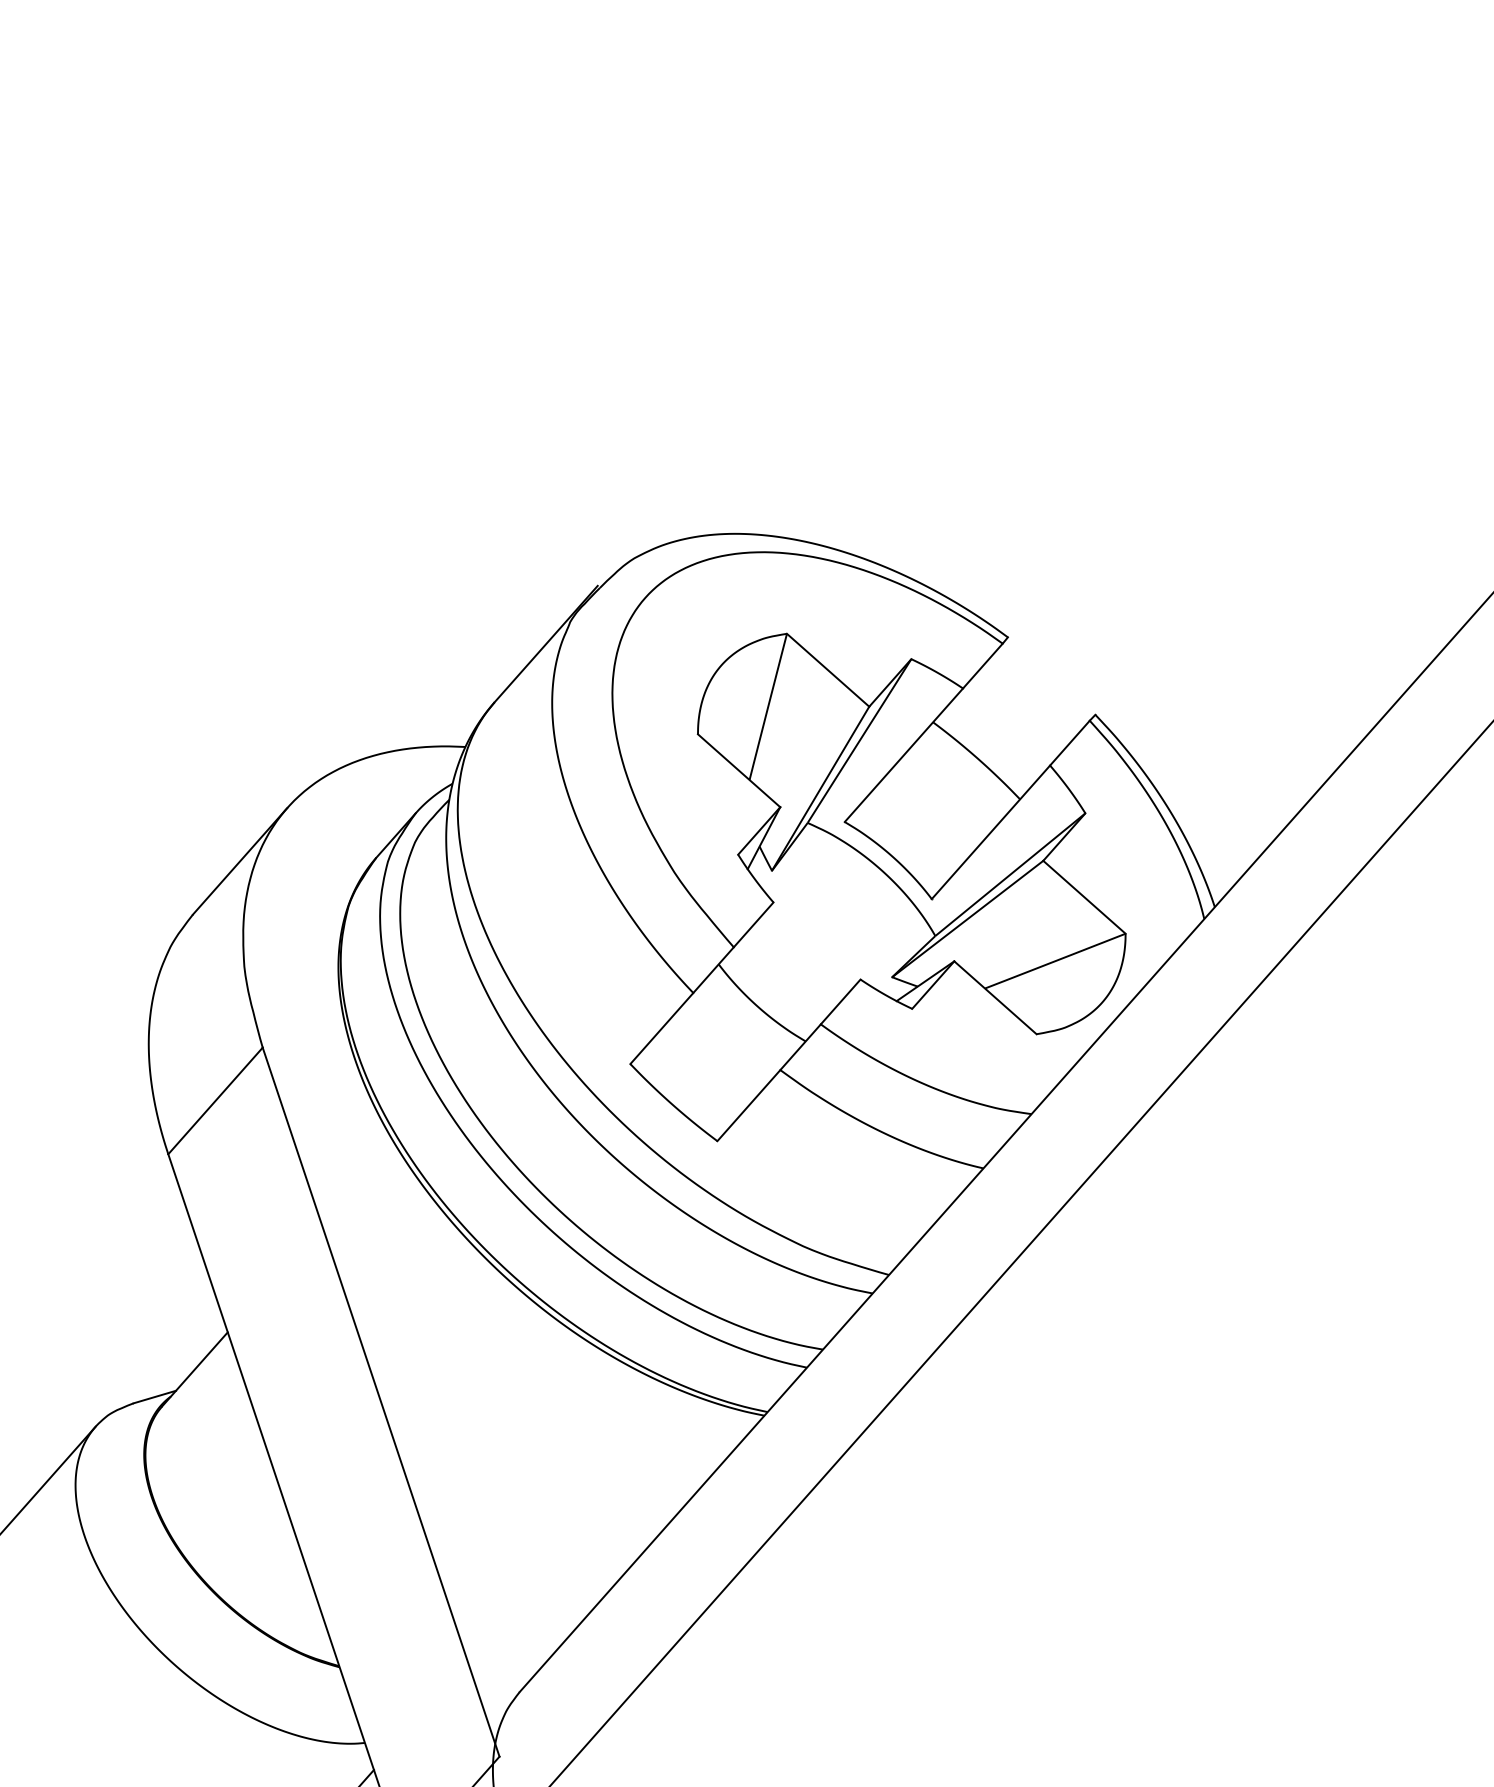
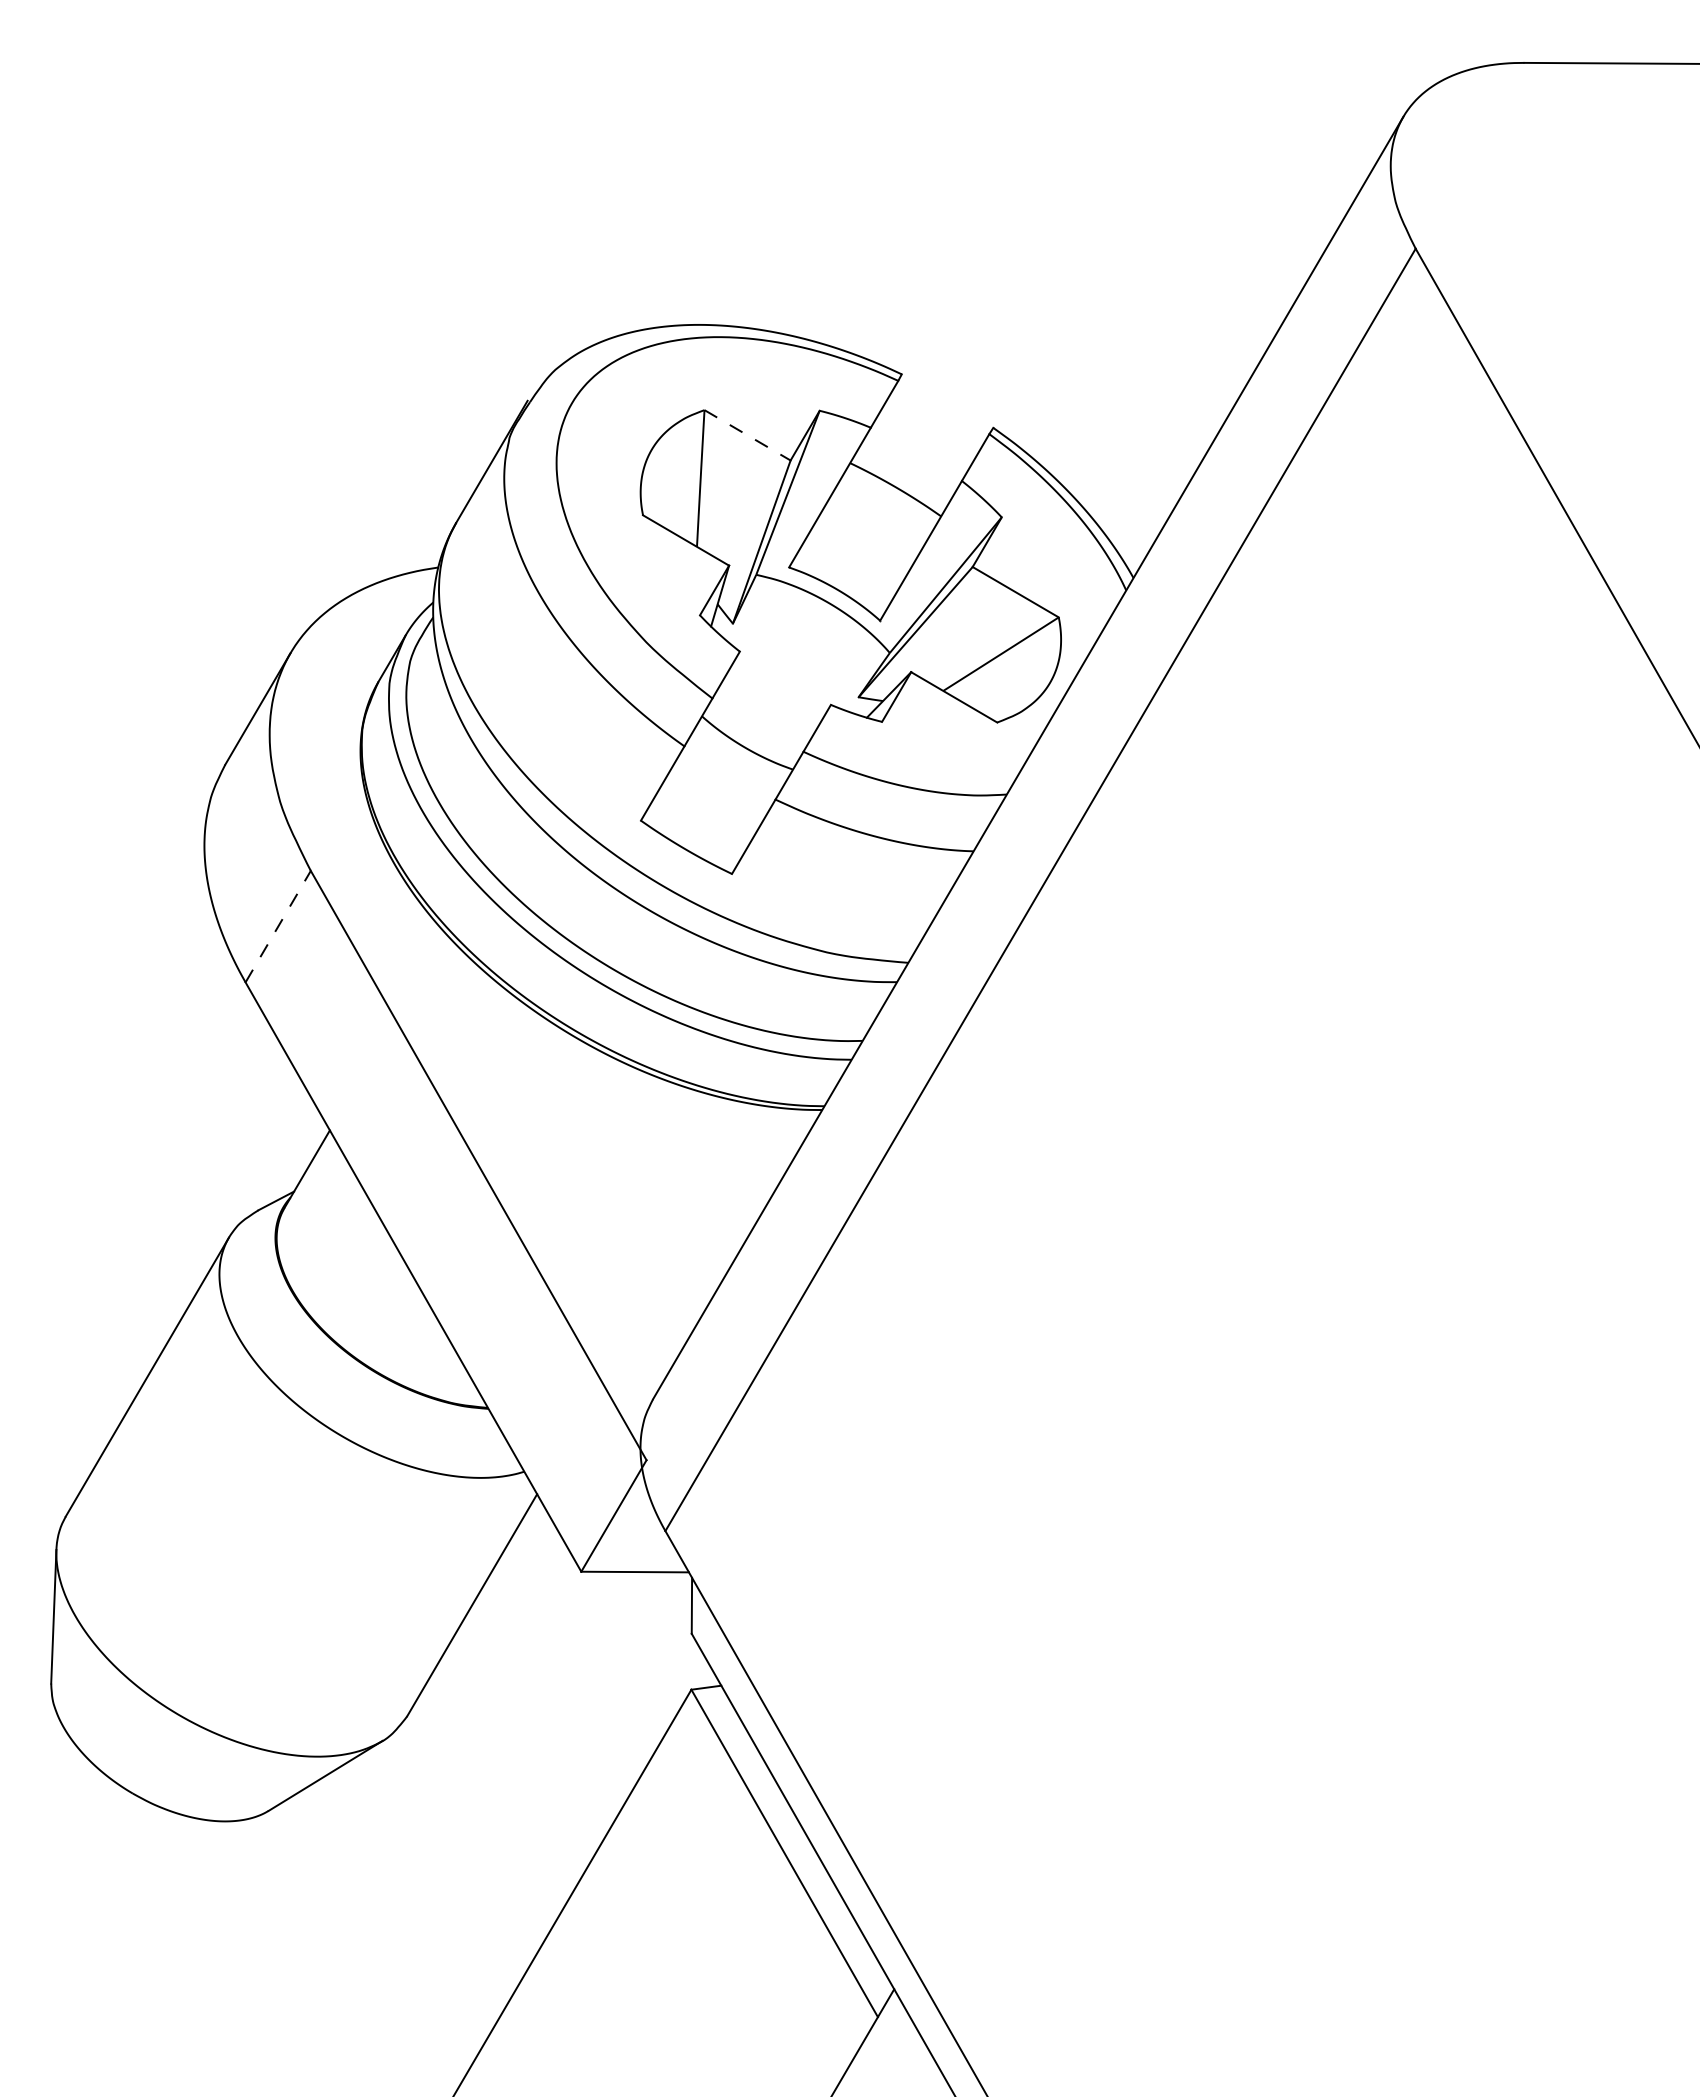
line: (828, 670) -> (747, 435), solid -> dashed
line: (215, 1100) -> (278, 926), solid -> dashed

